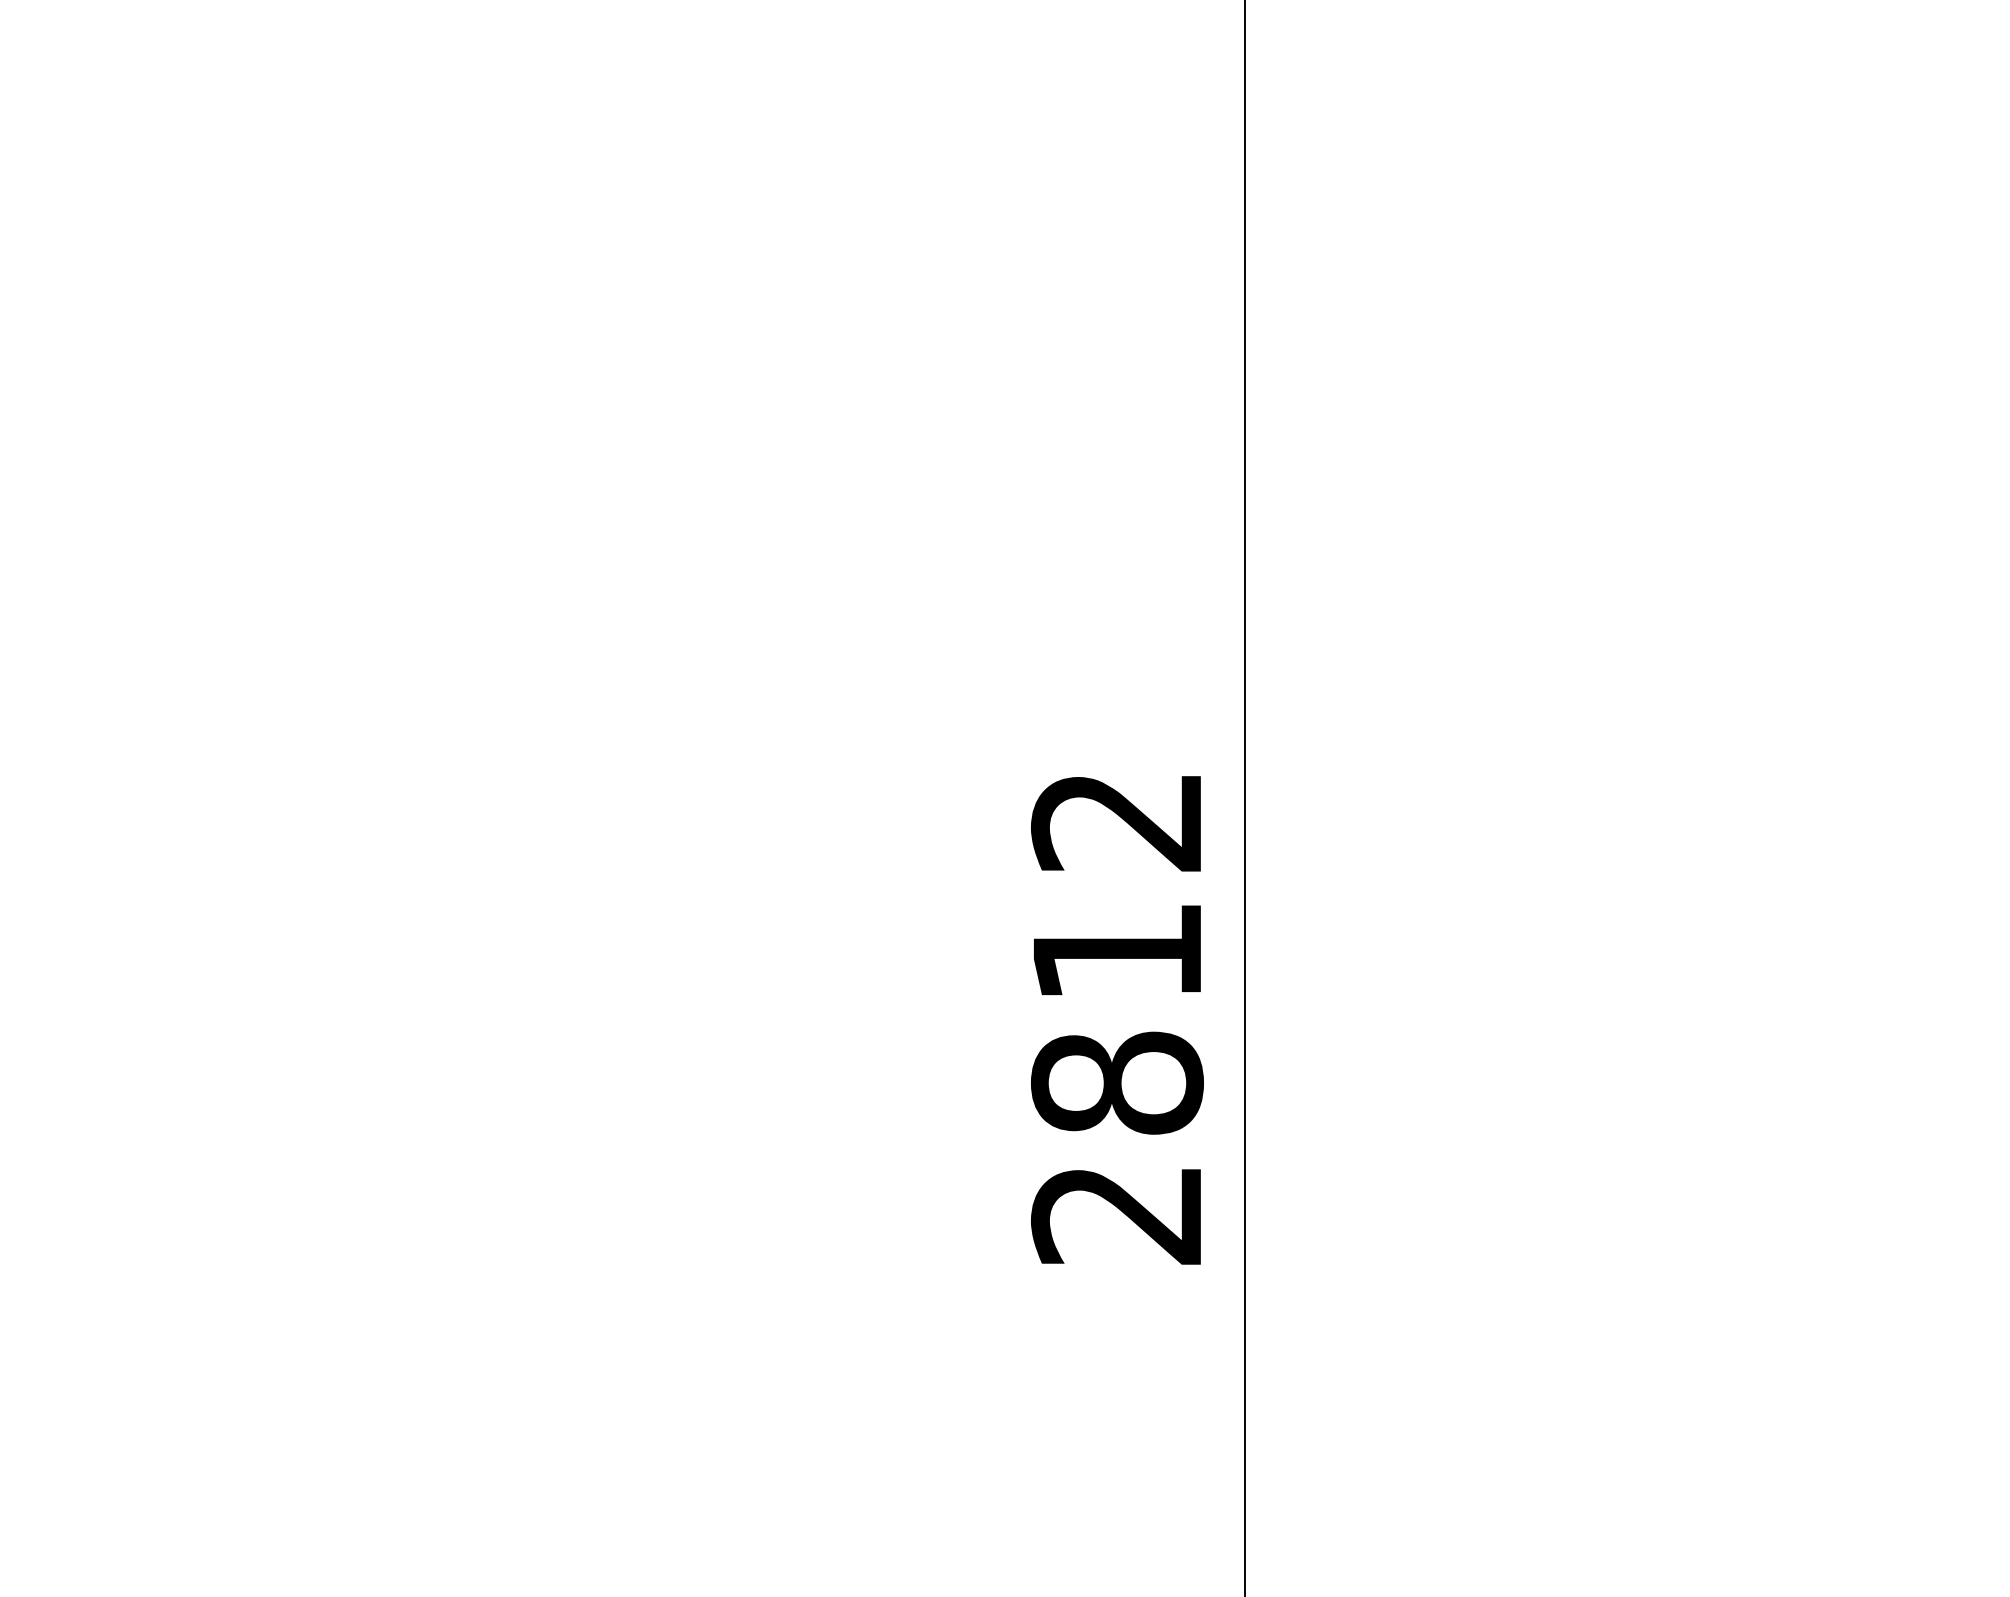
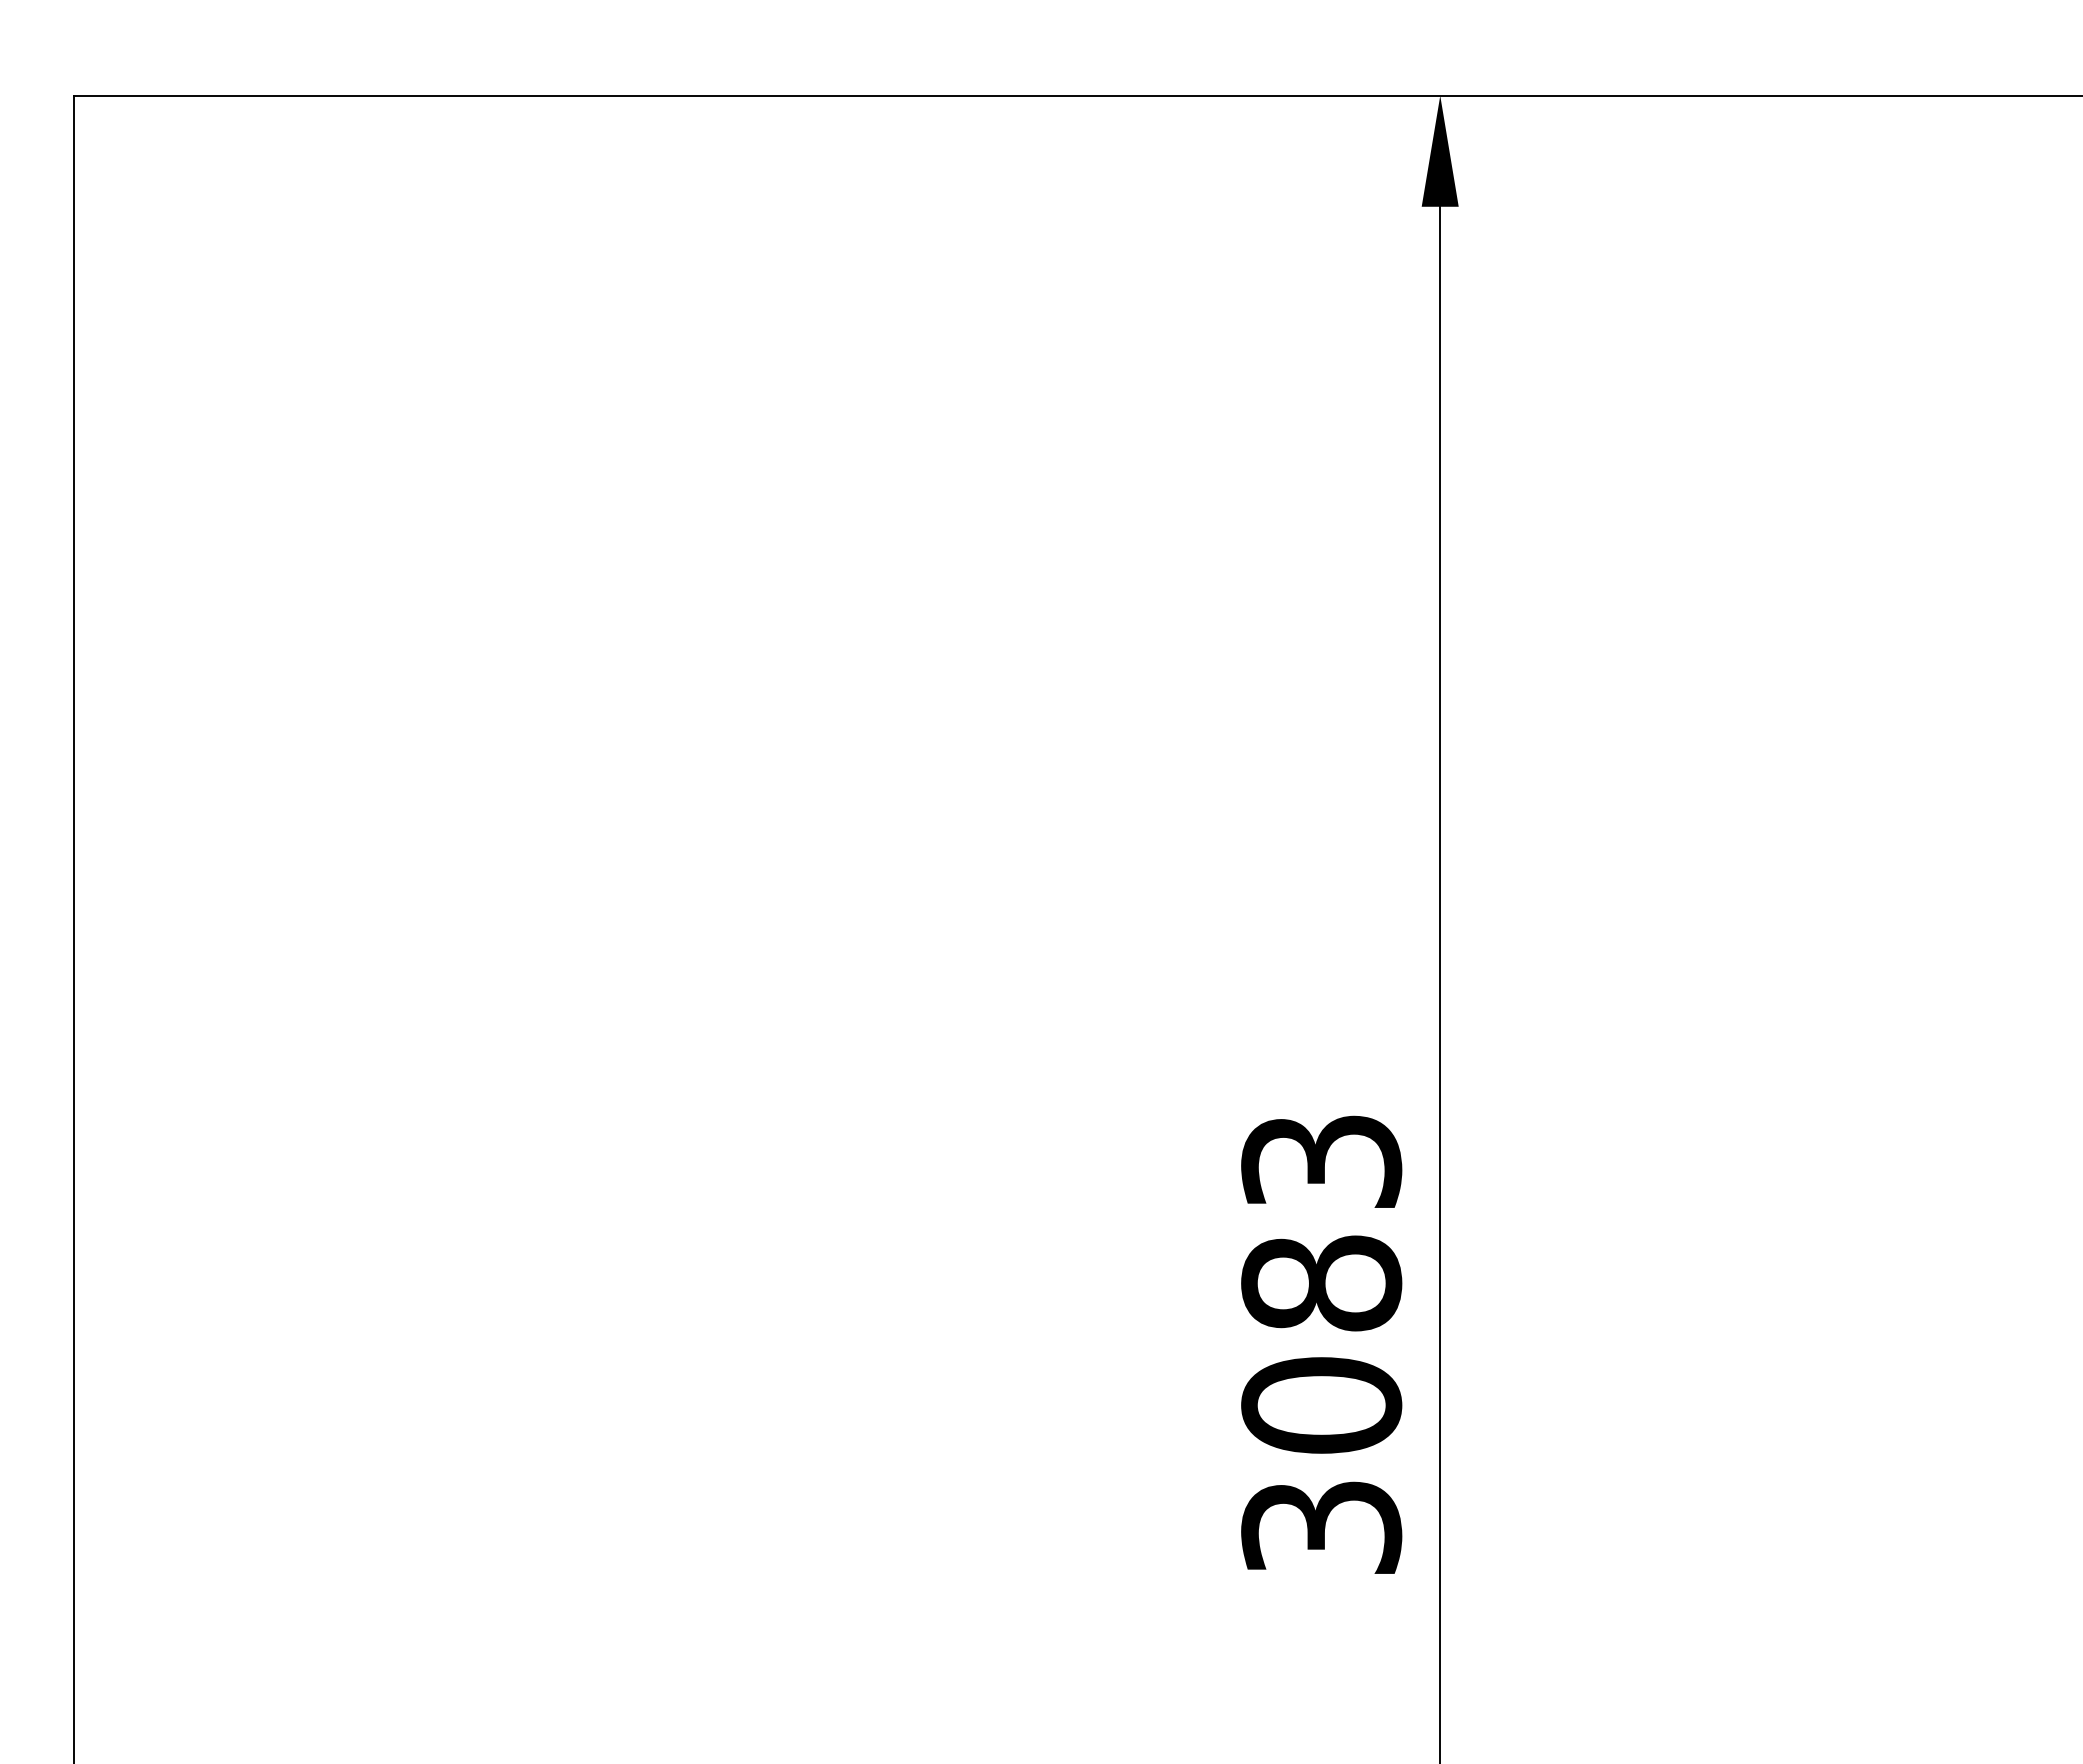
text: (1117, 1017) -> (1321, 1344), 2812 -> 3083

